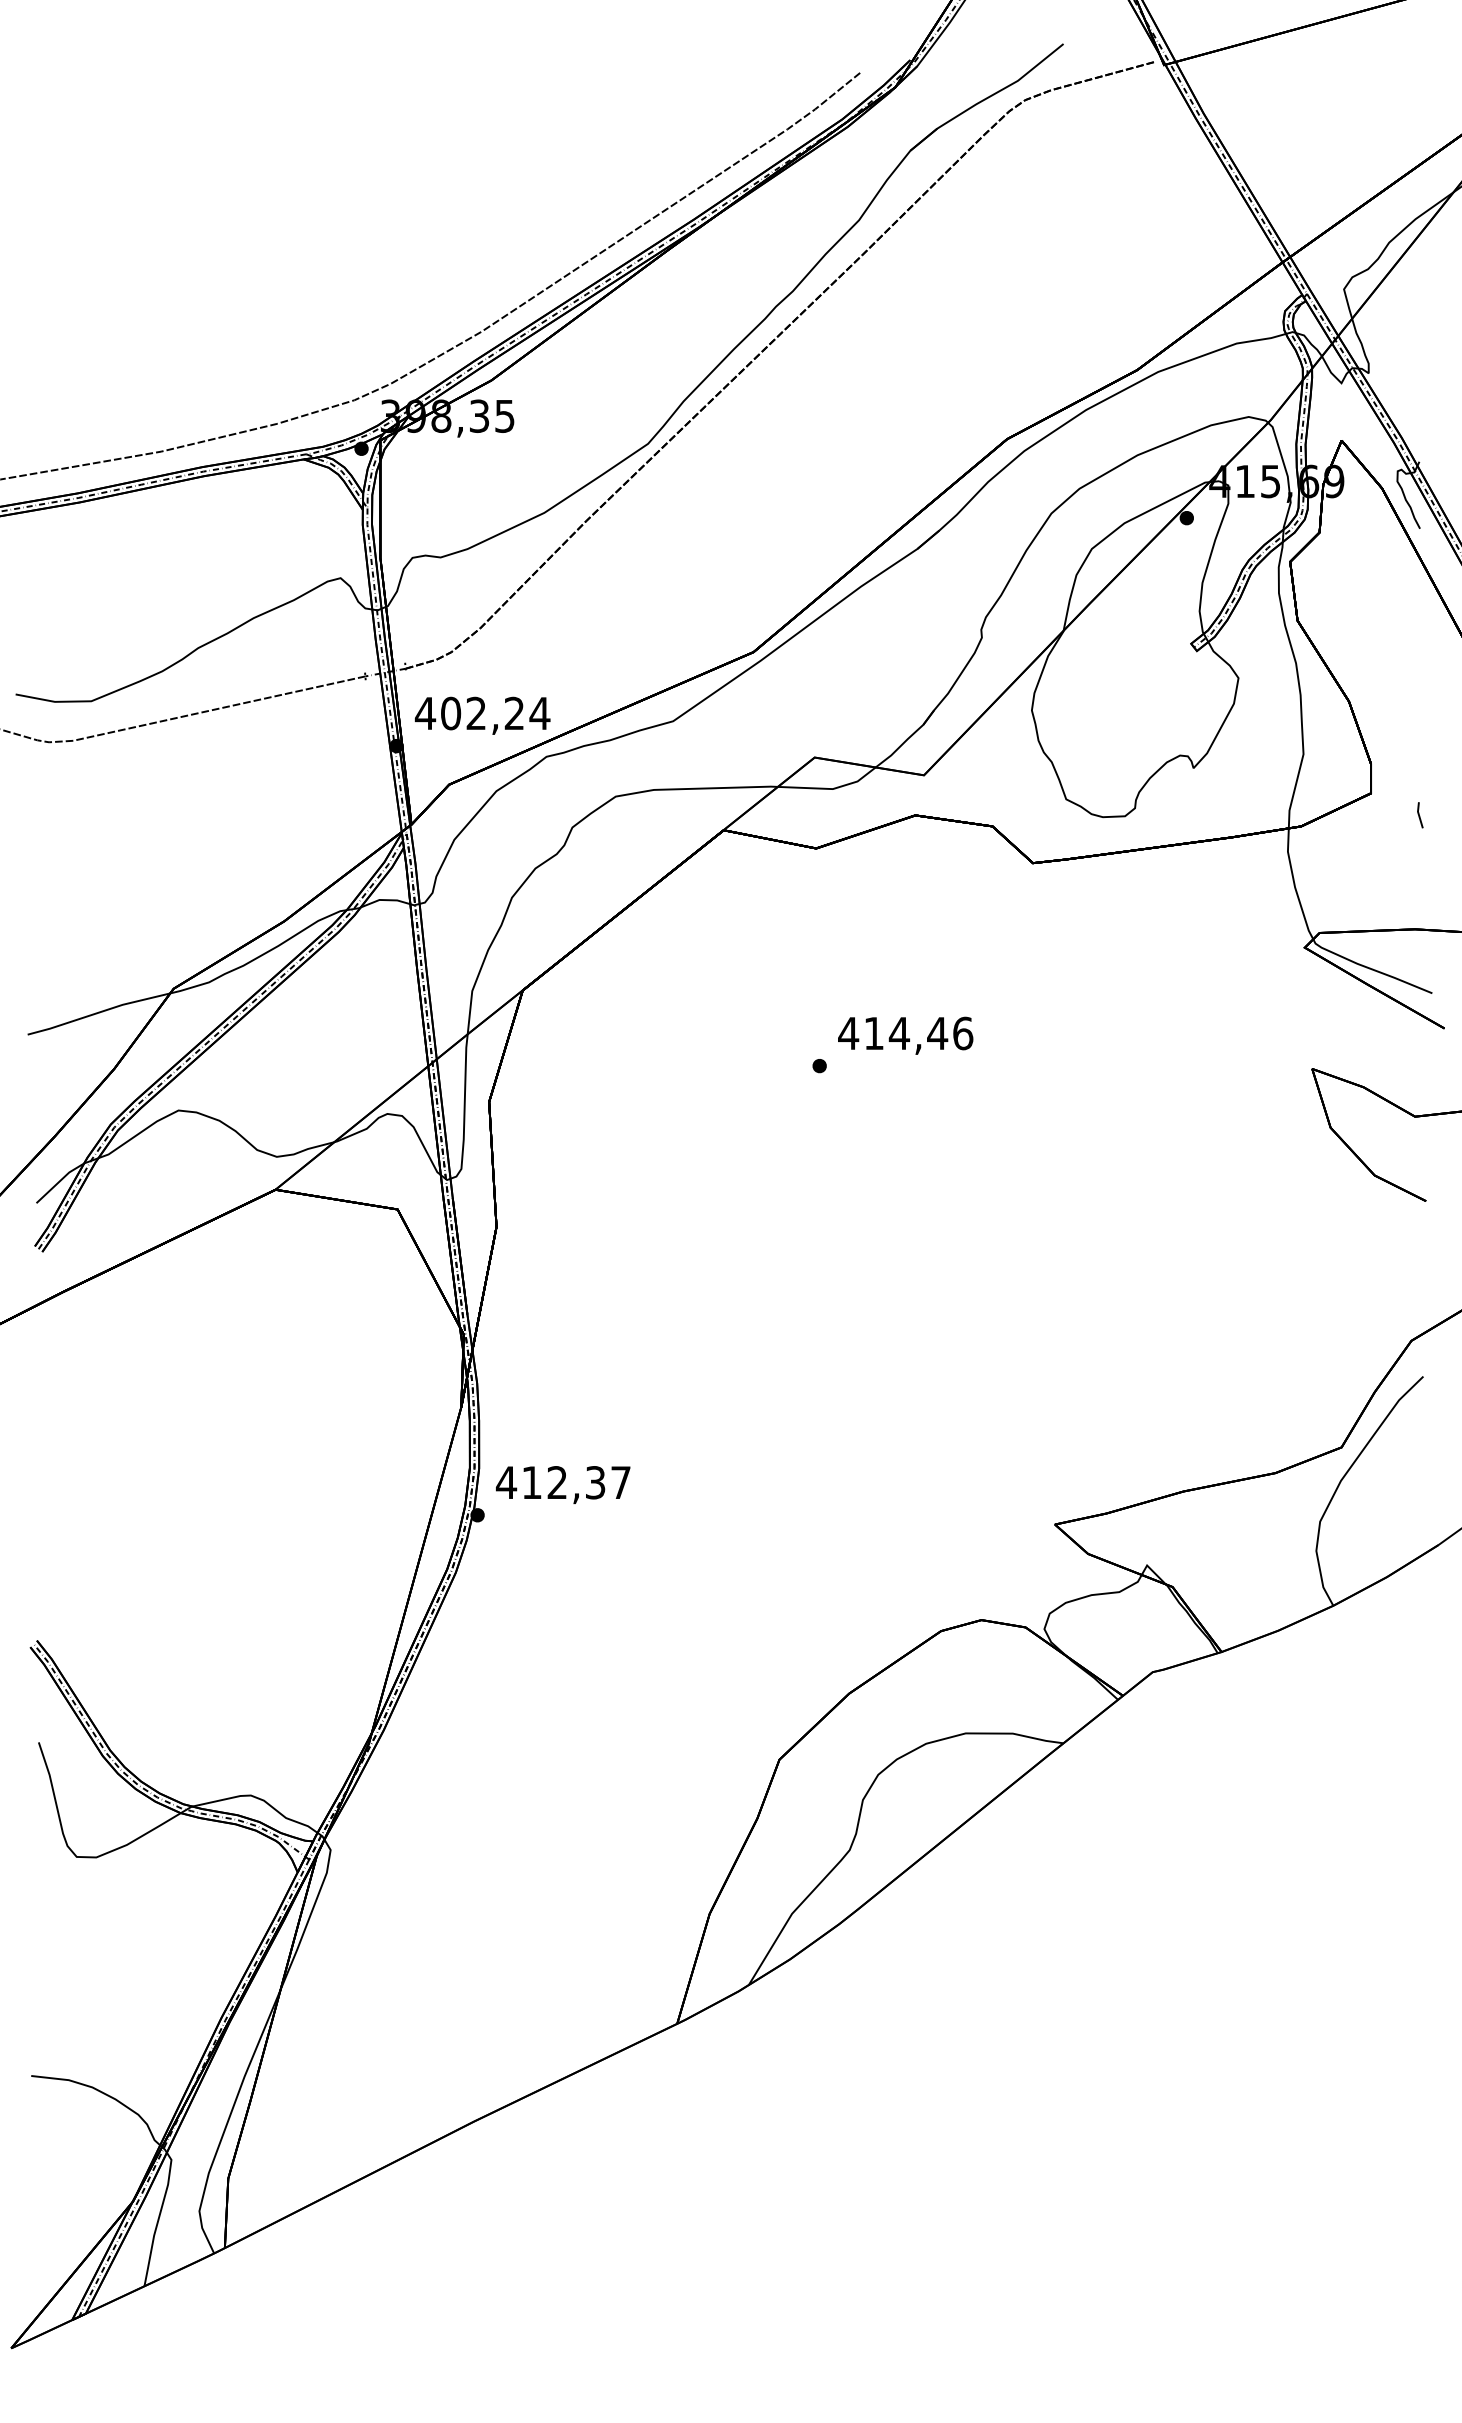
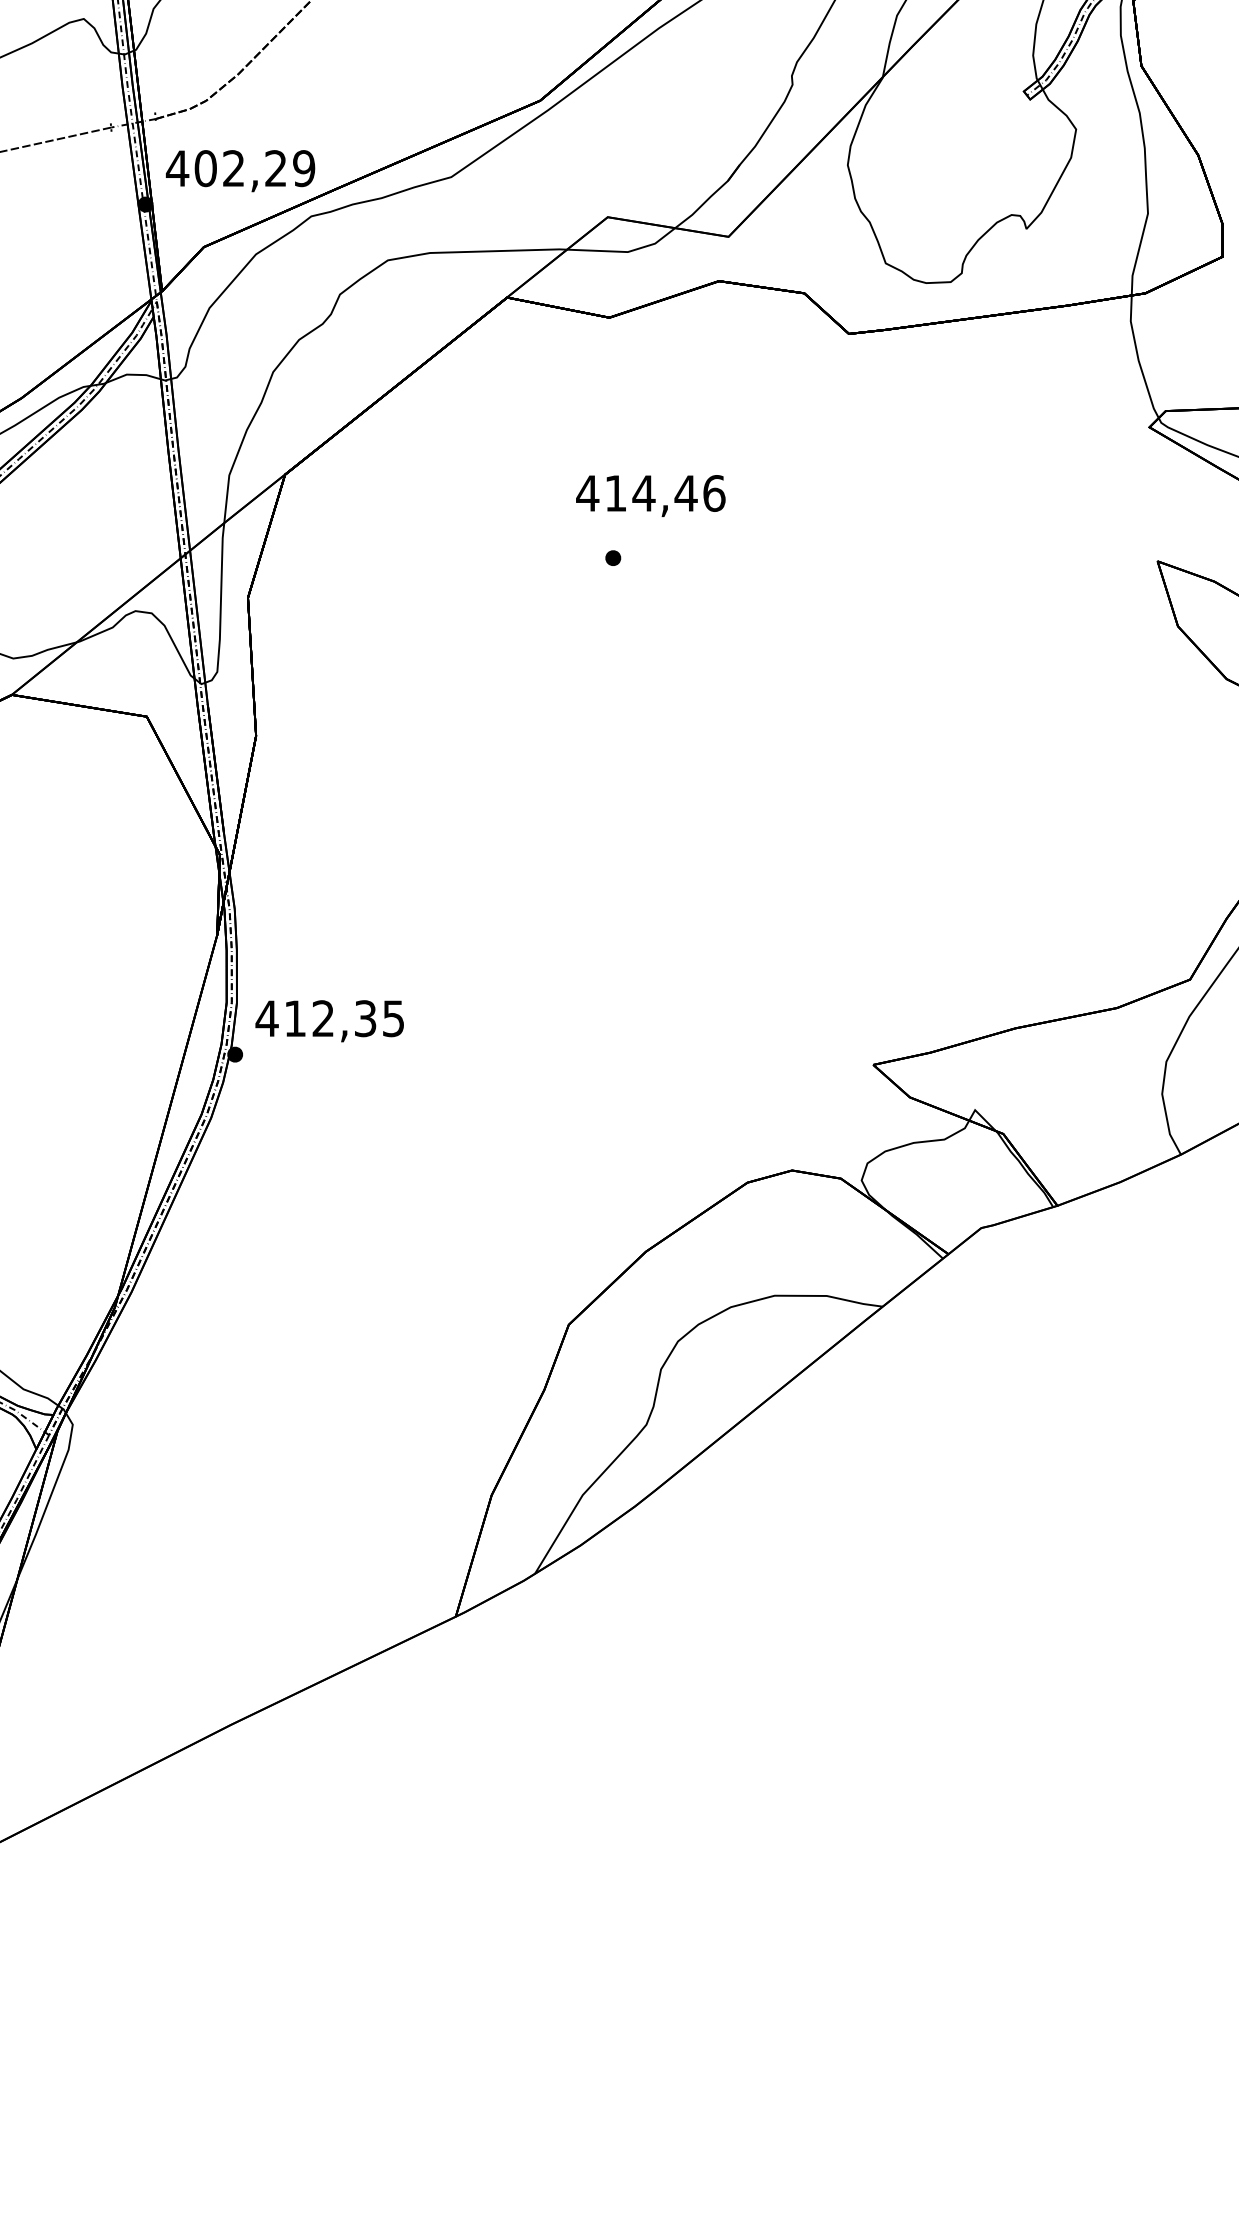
text: (539, 713) -> (303, 168), 402,24 -> 402,29
text: (905, 1035) -> (650, 495), moved
text: (620, 1482) -> (393, 1018), 412,37 -> 412,35

